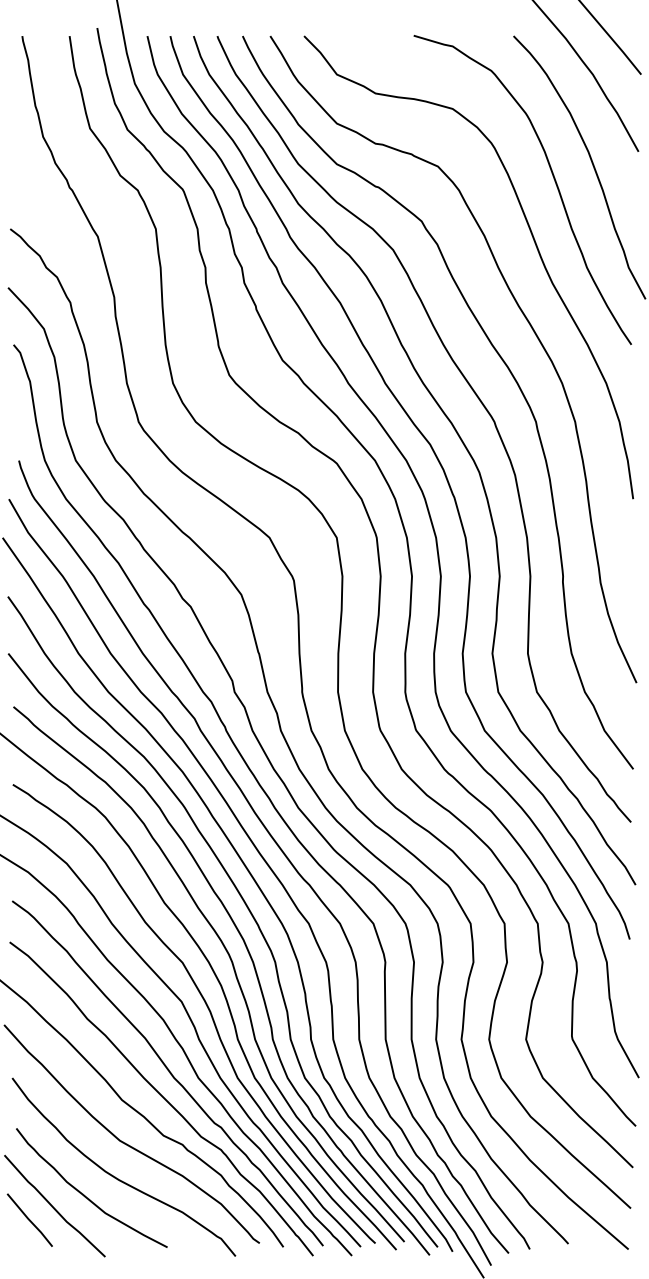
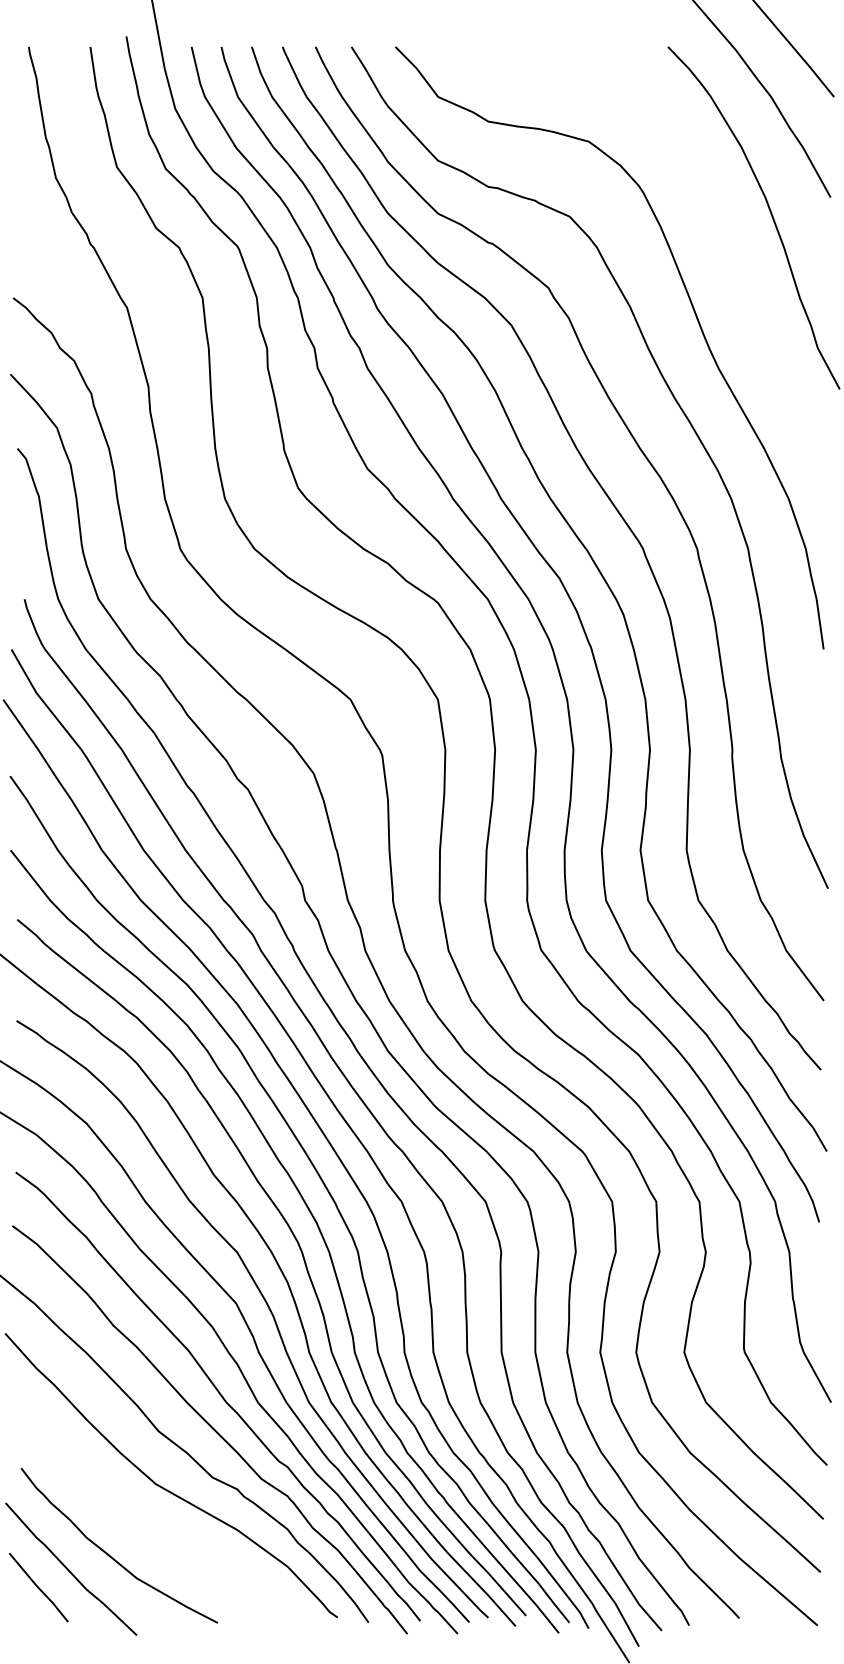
curve: (552, 175) -> (718, 228), removed
curve: (117, 1177) -> (152, 1532), removed

